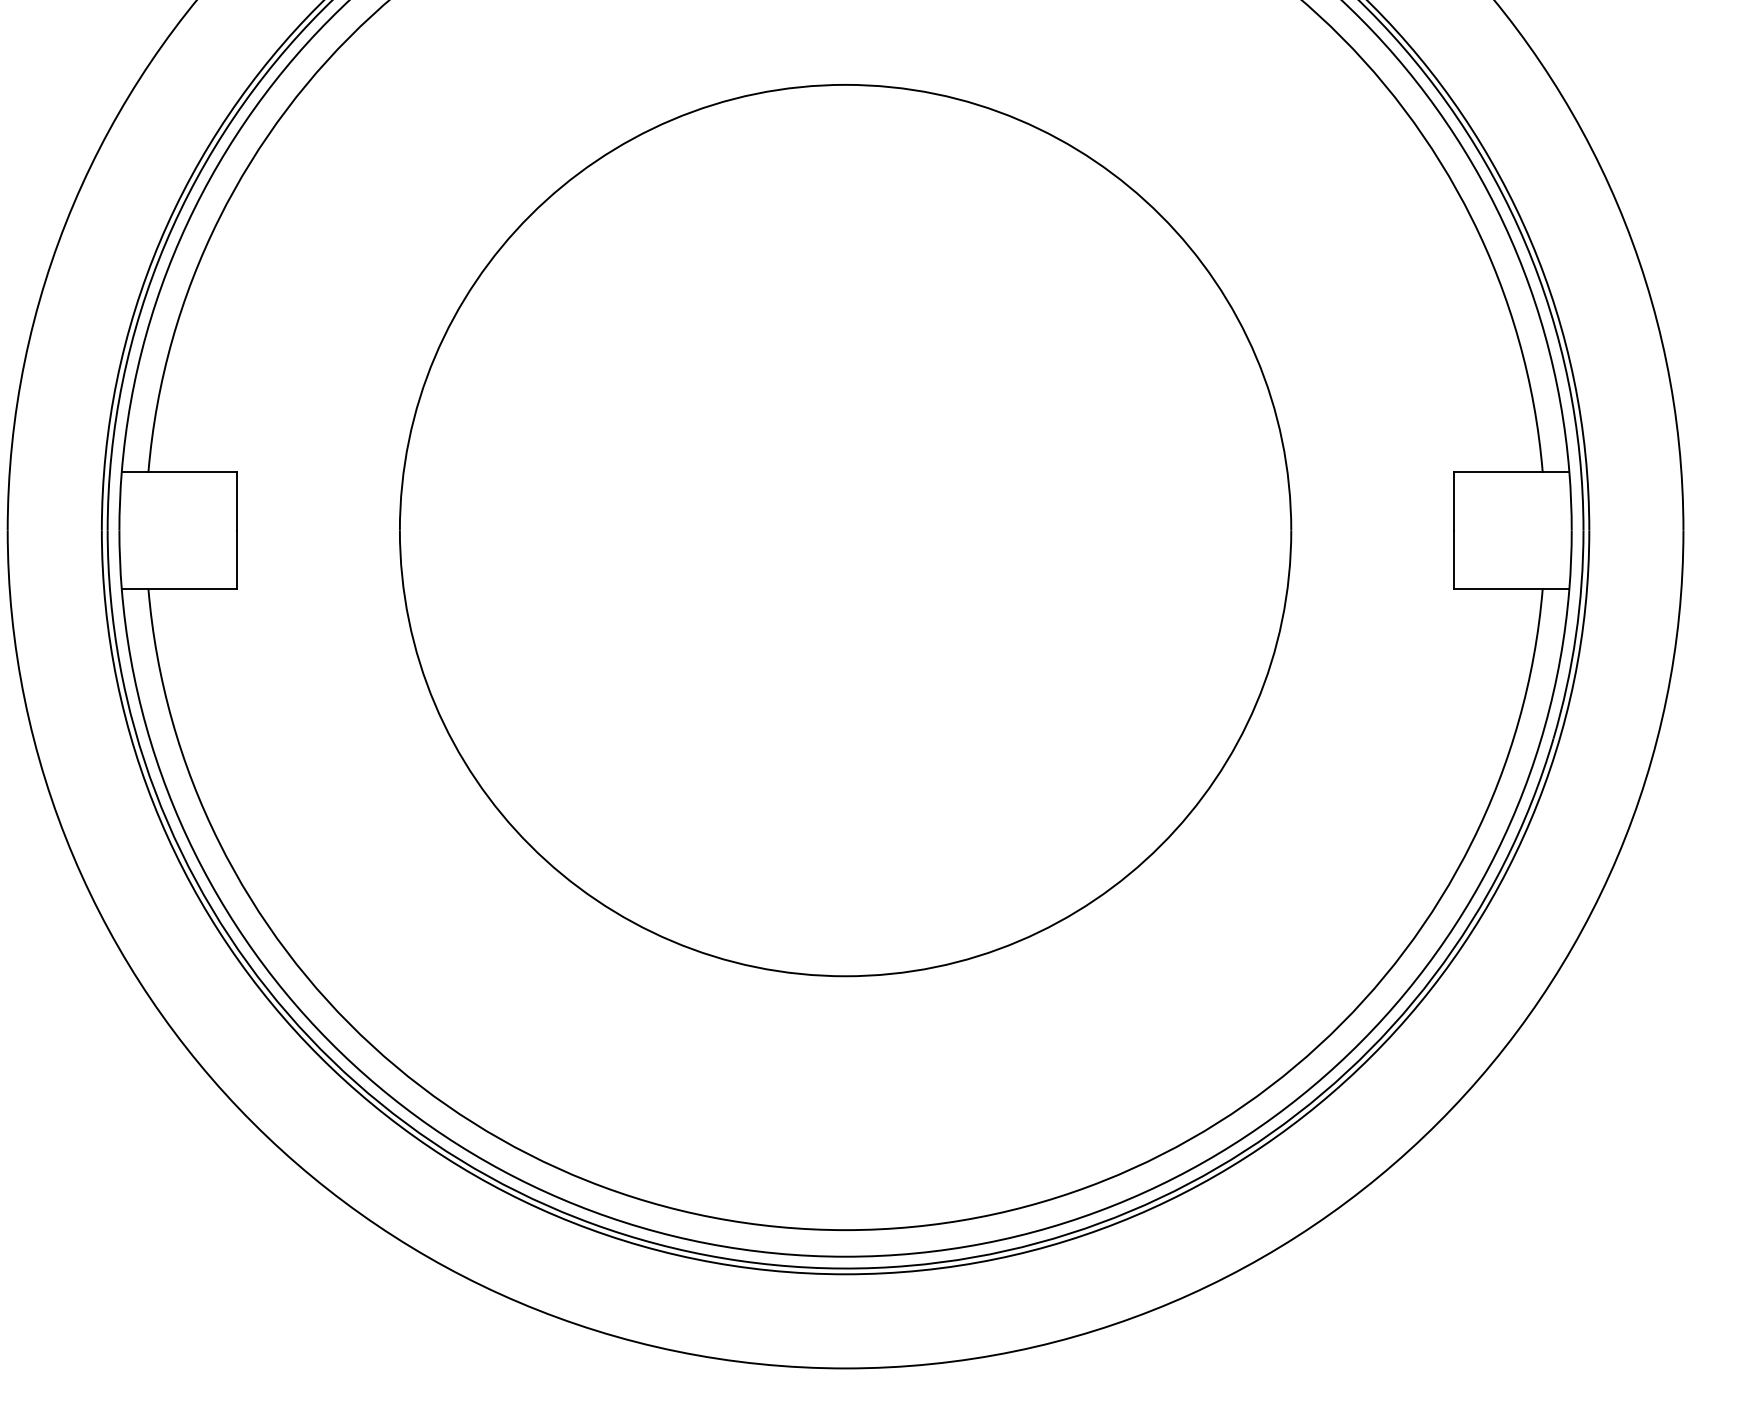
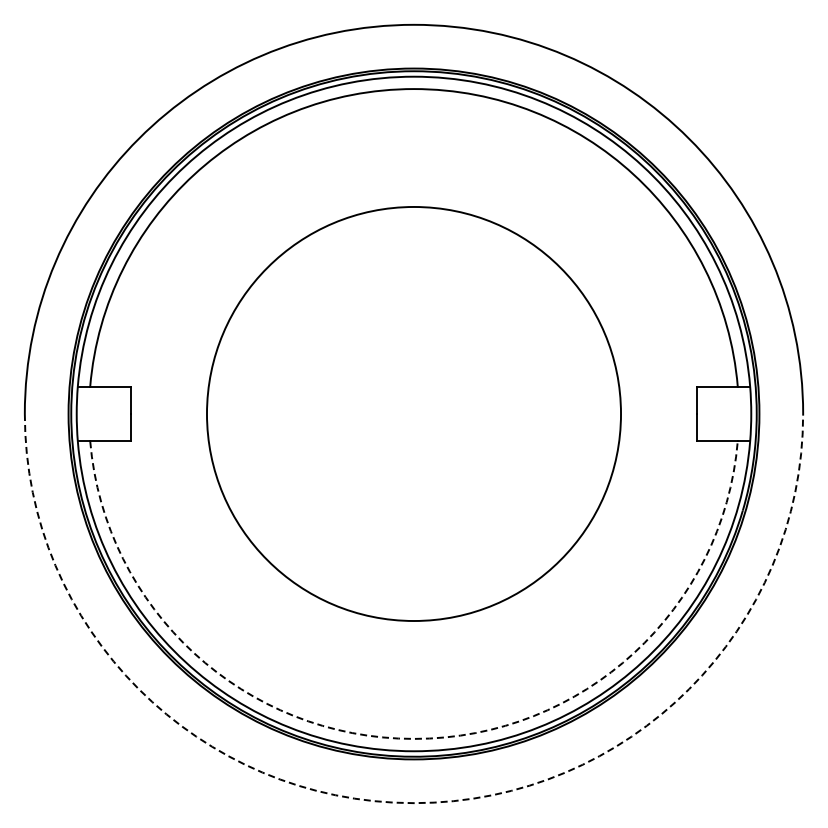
arc: (846, 1229) -> (414, 738), solid -> dashed
arc: (846, 1369) -> (414, 803), solid -> dashed

